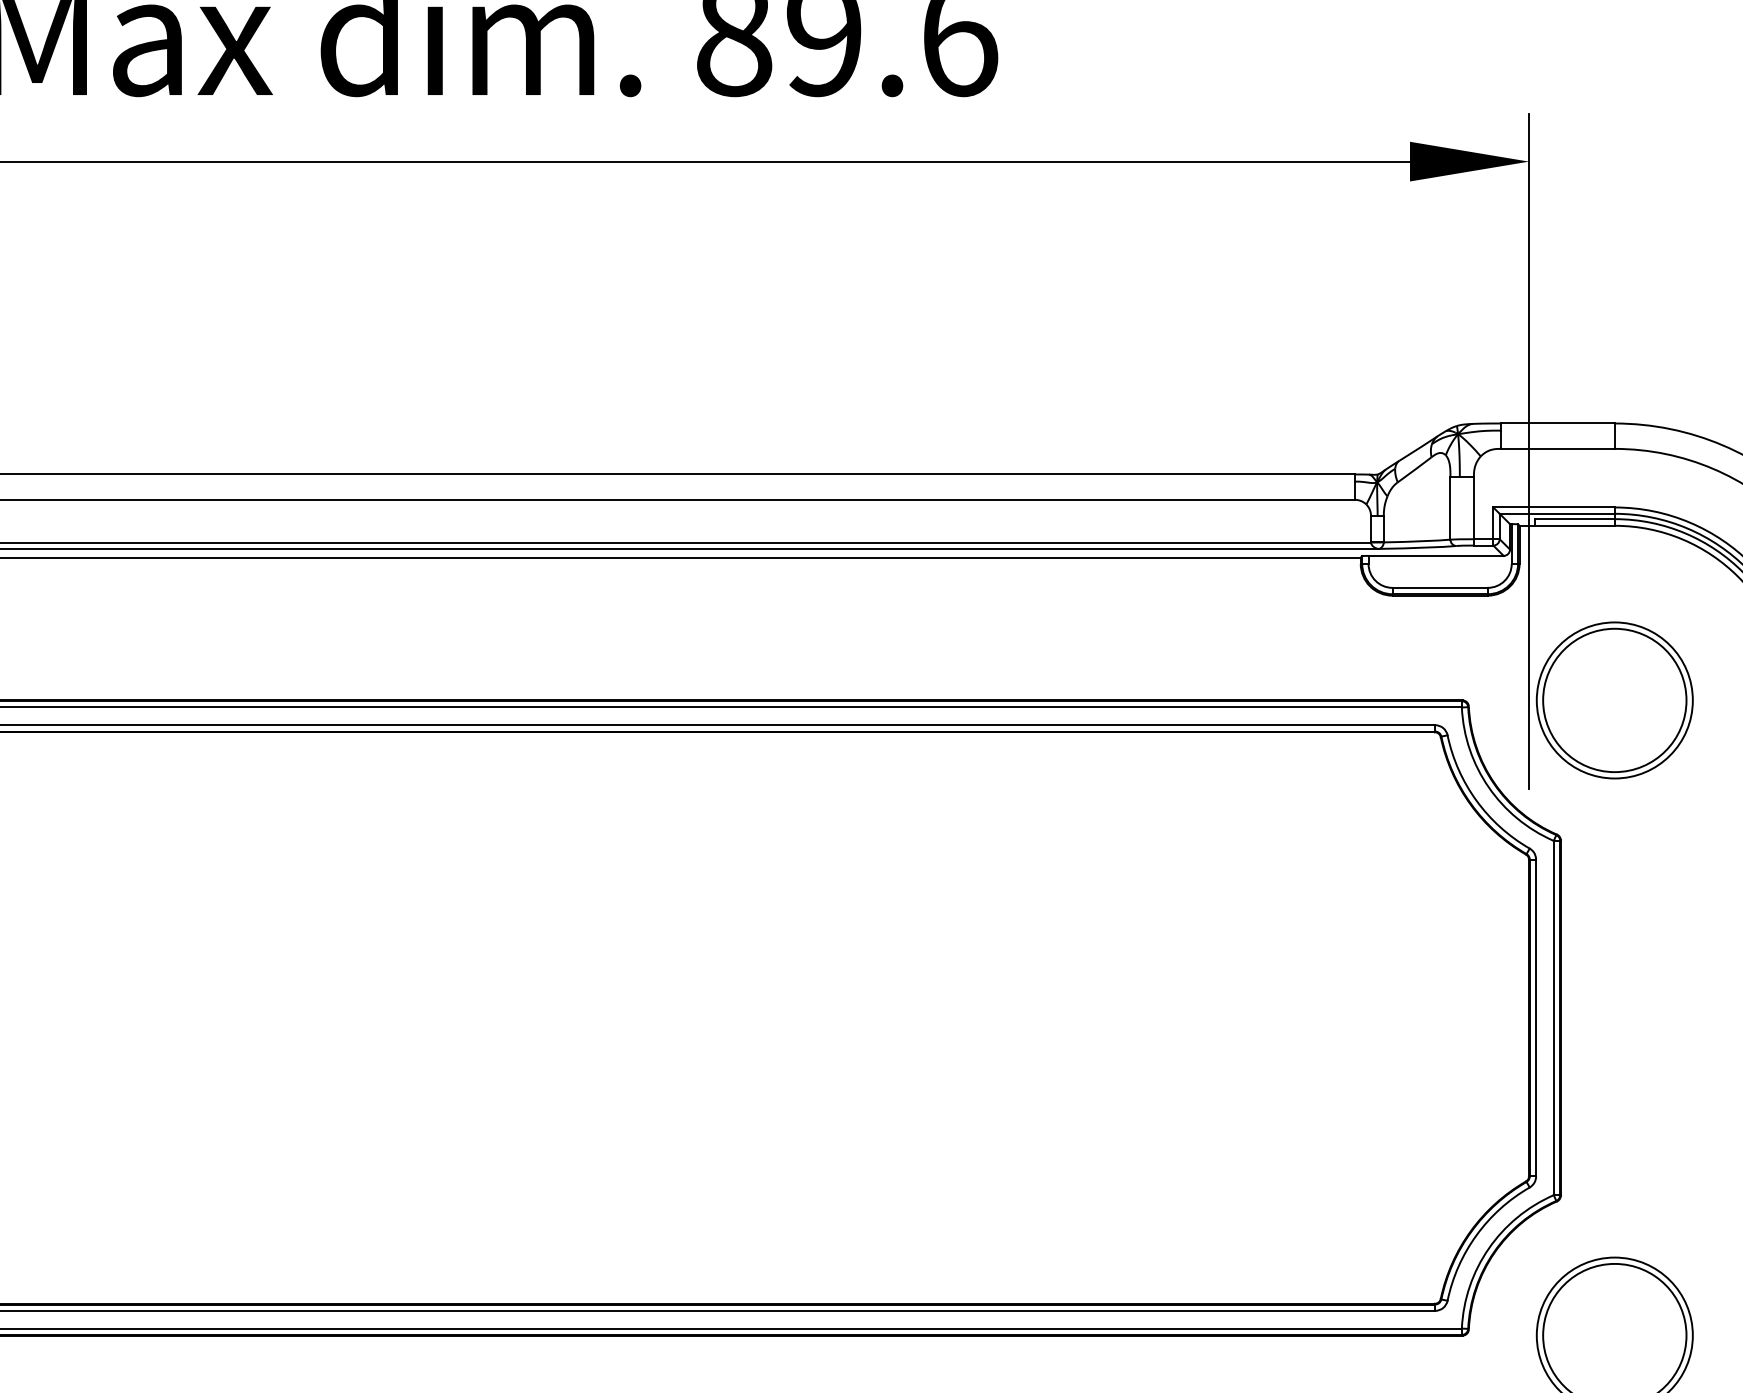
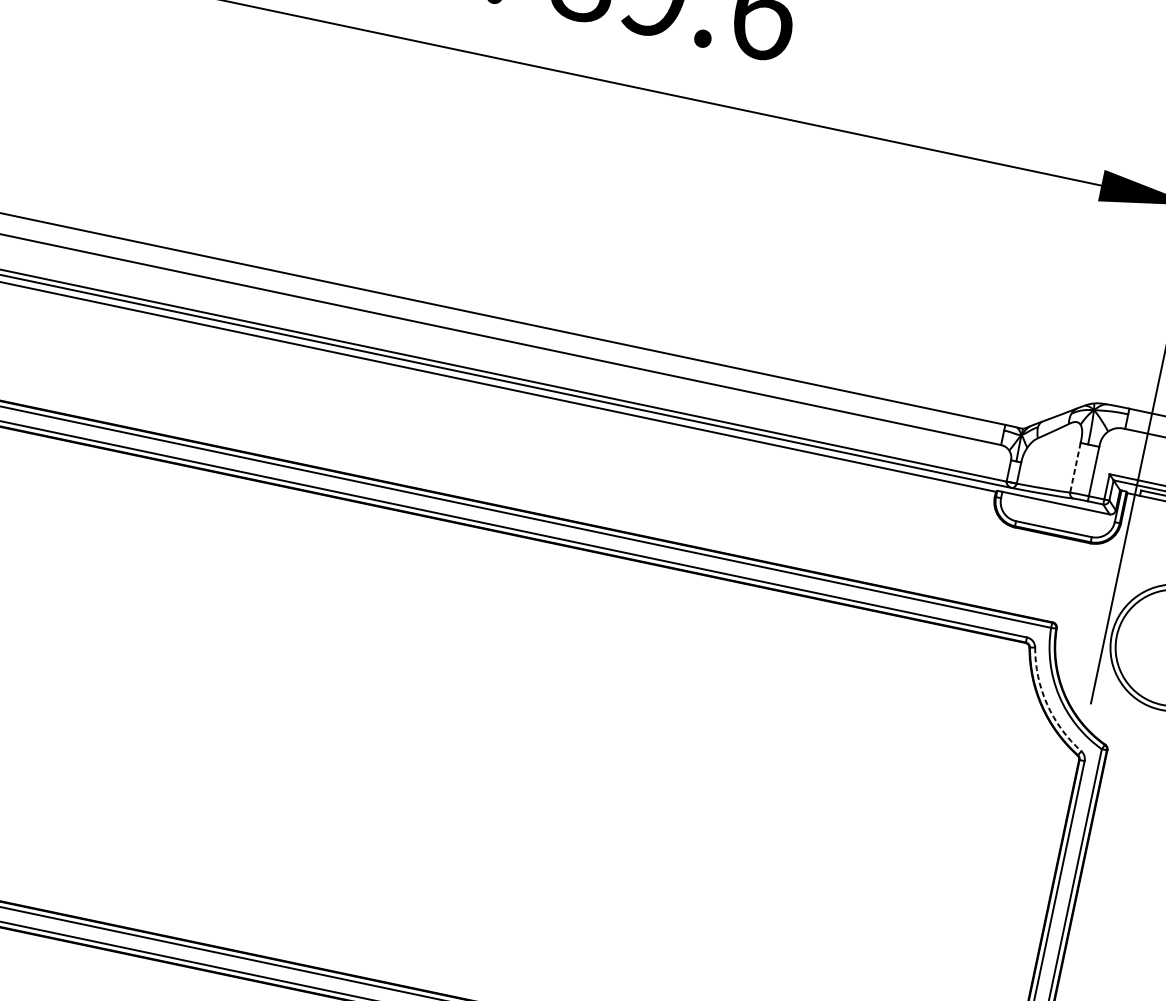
line: (1450, 508) -> (1075, 467), solid -> dashed
arc: (1476, 800) -> (1047, 704), solid -> dashed

